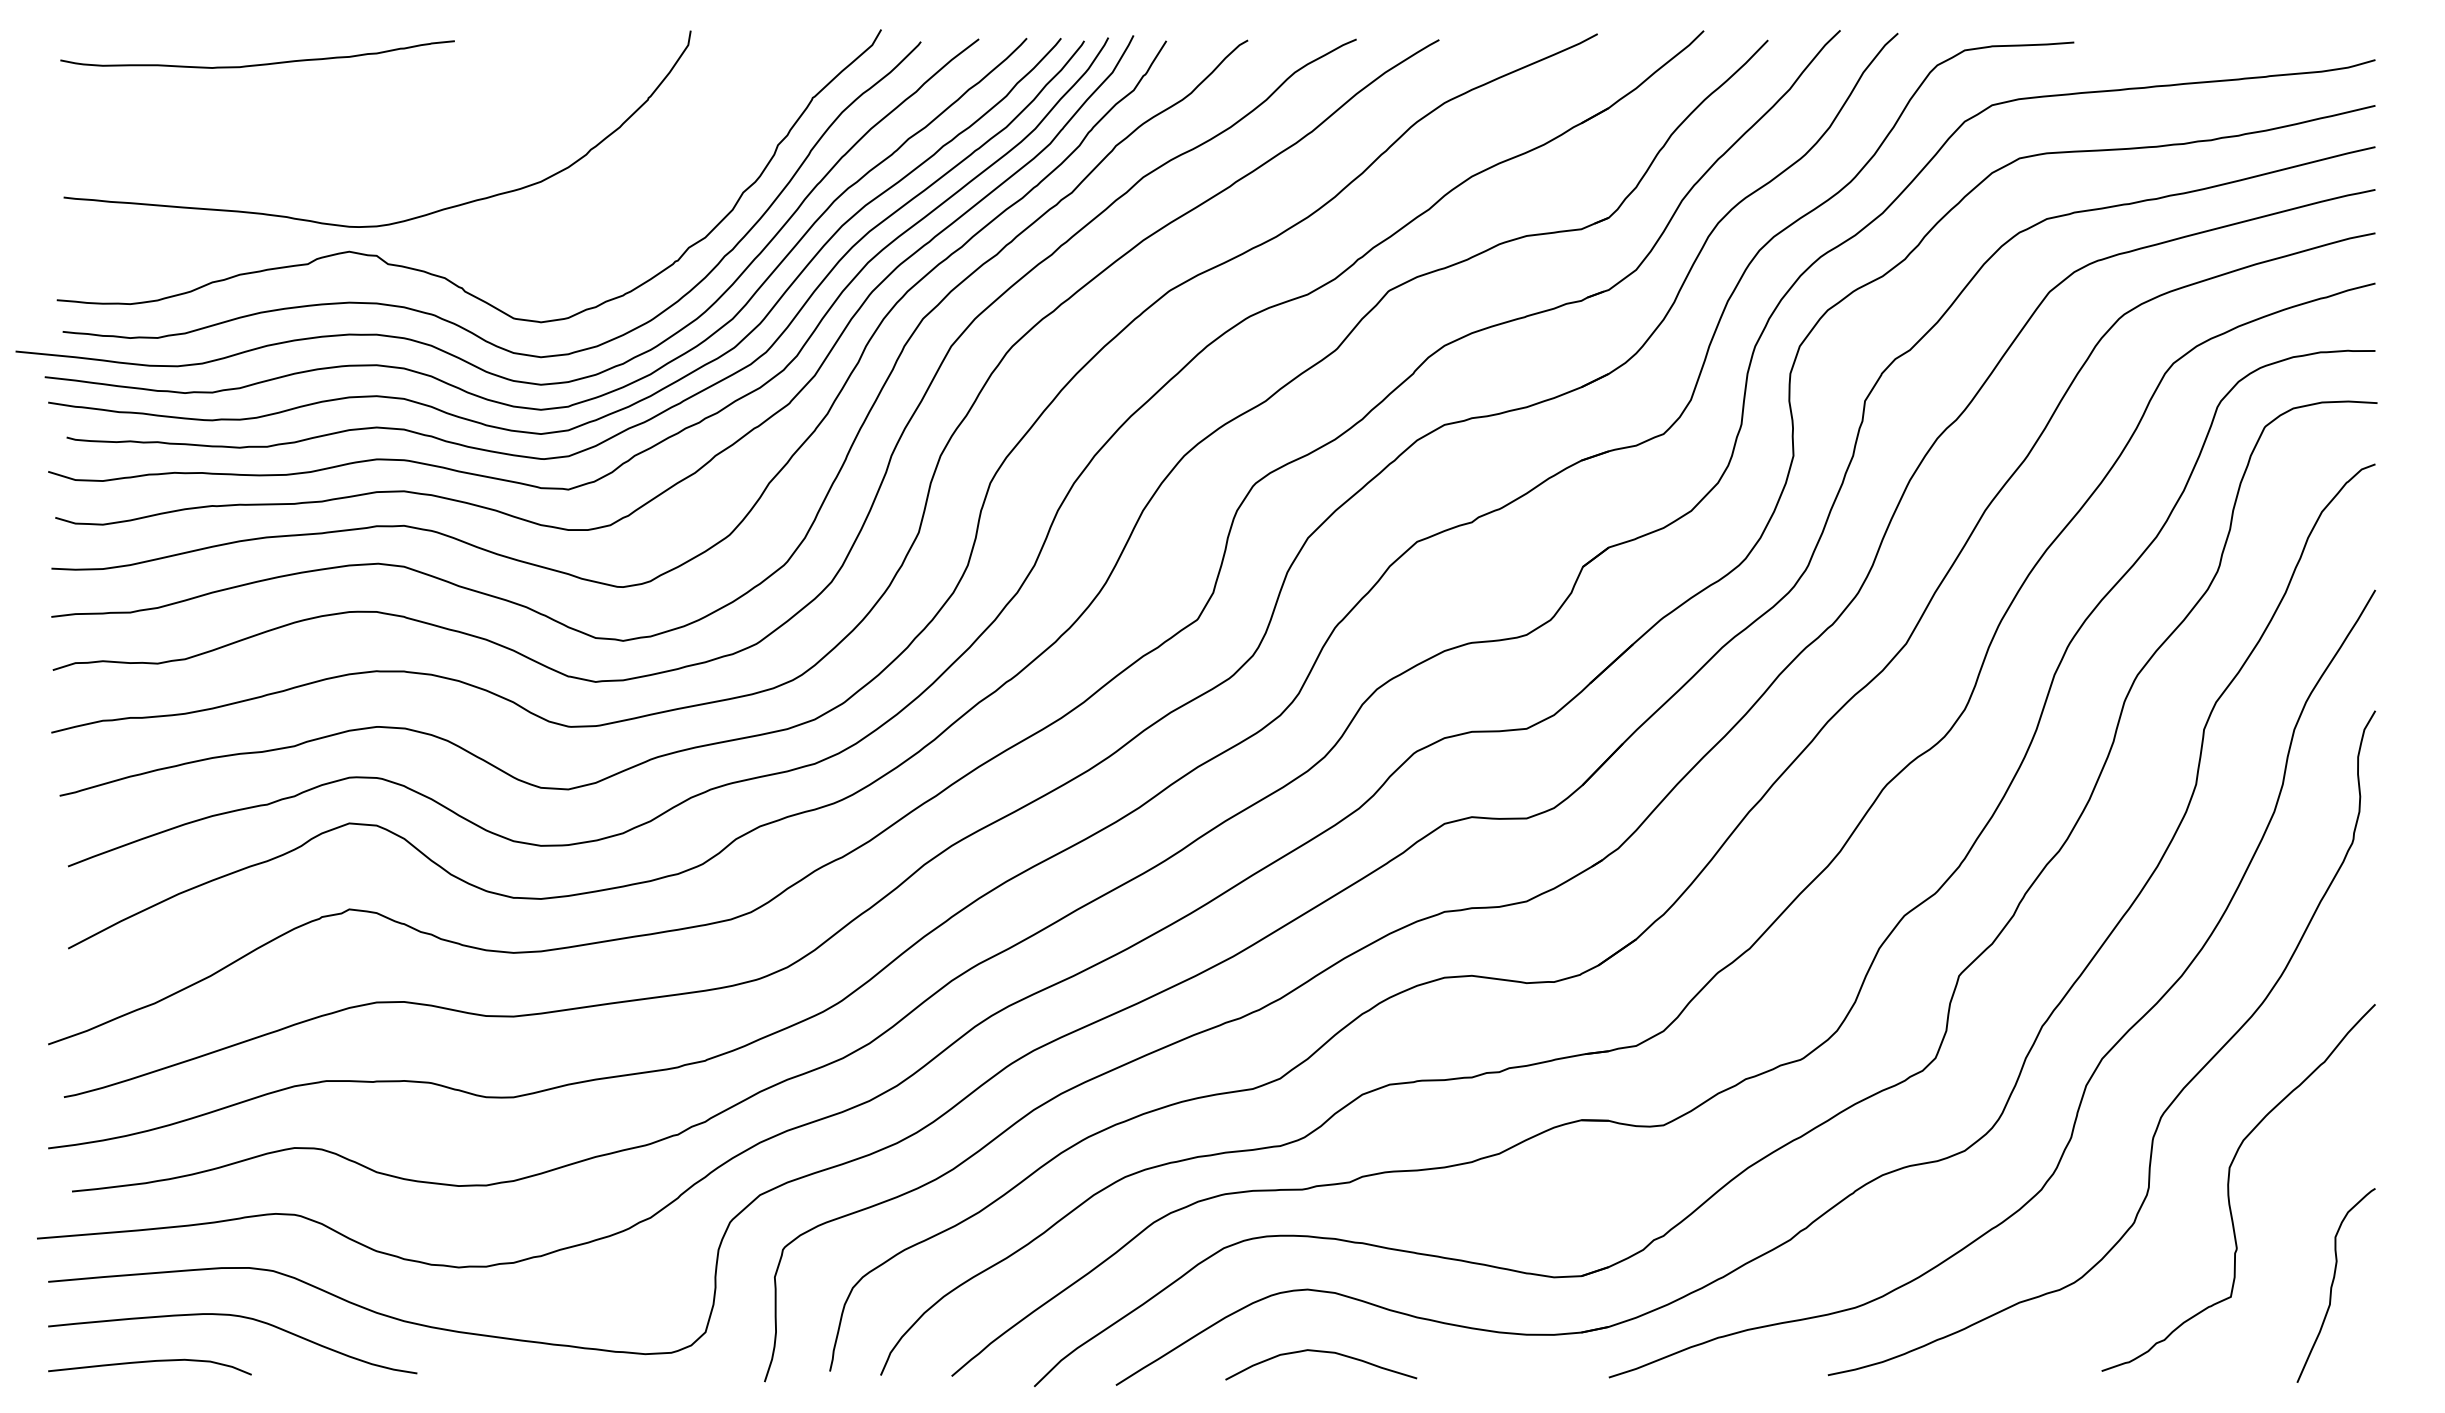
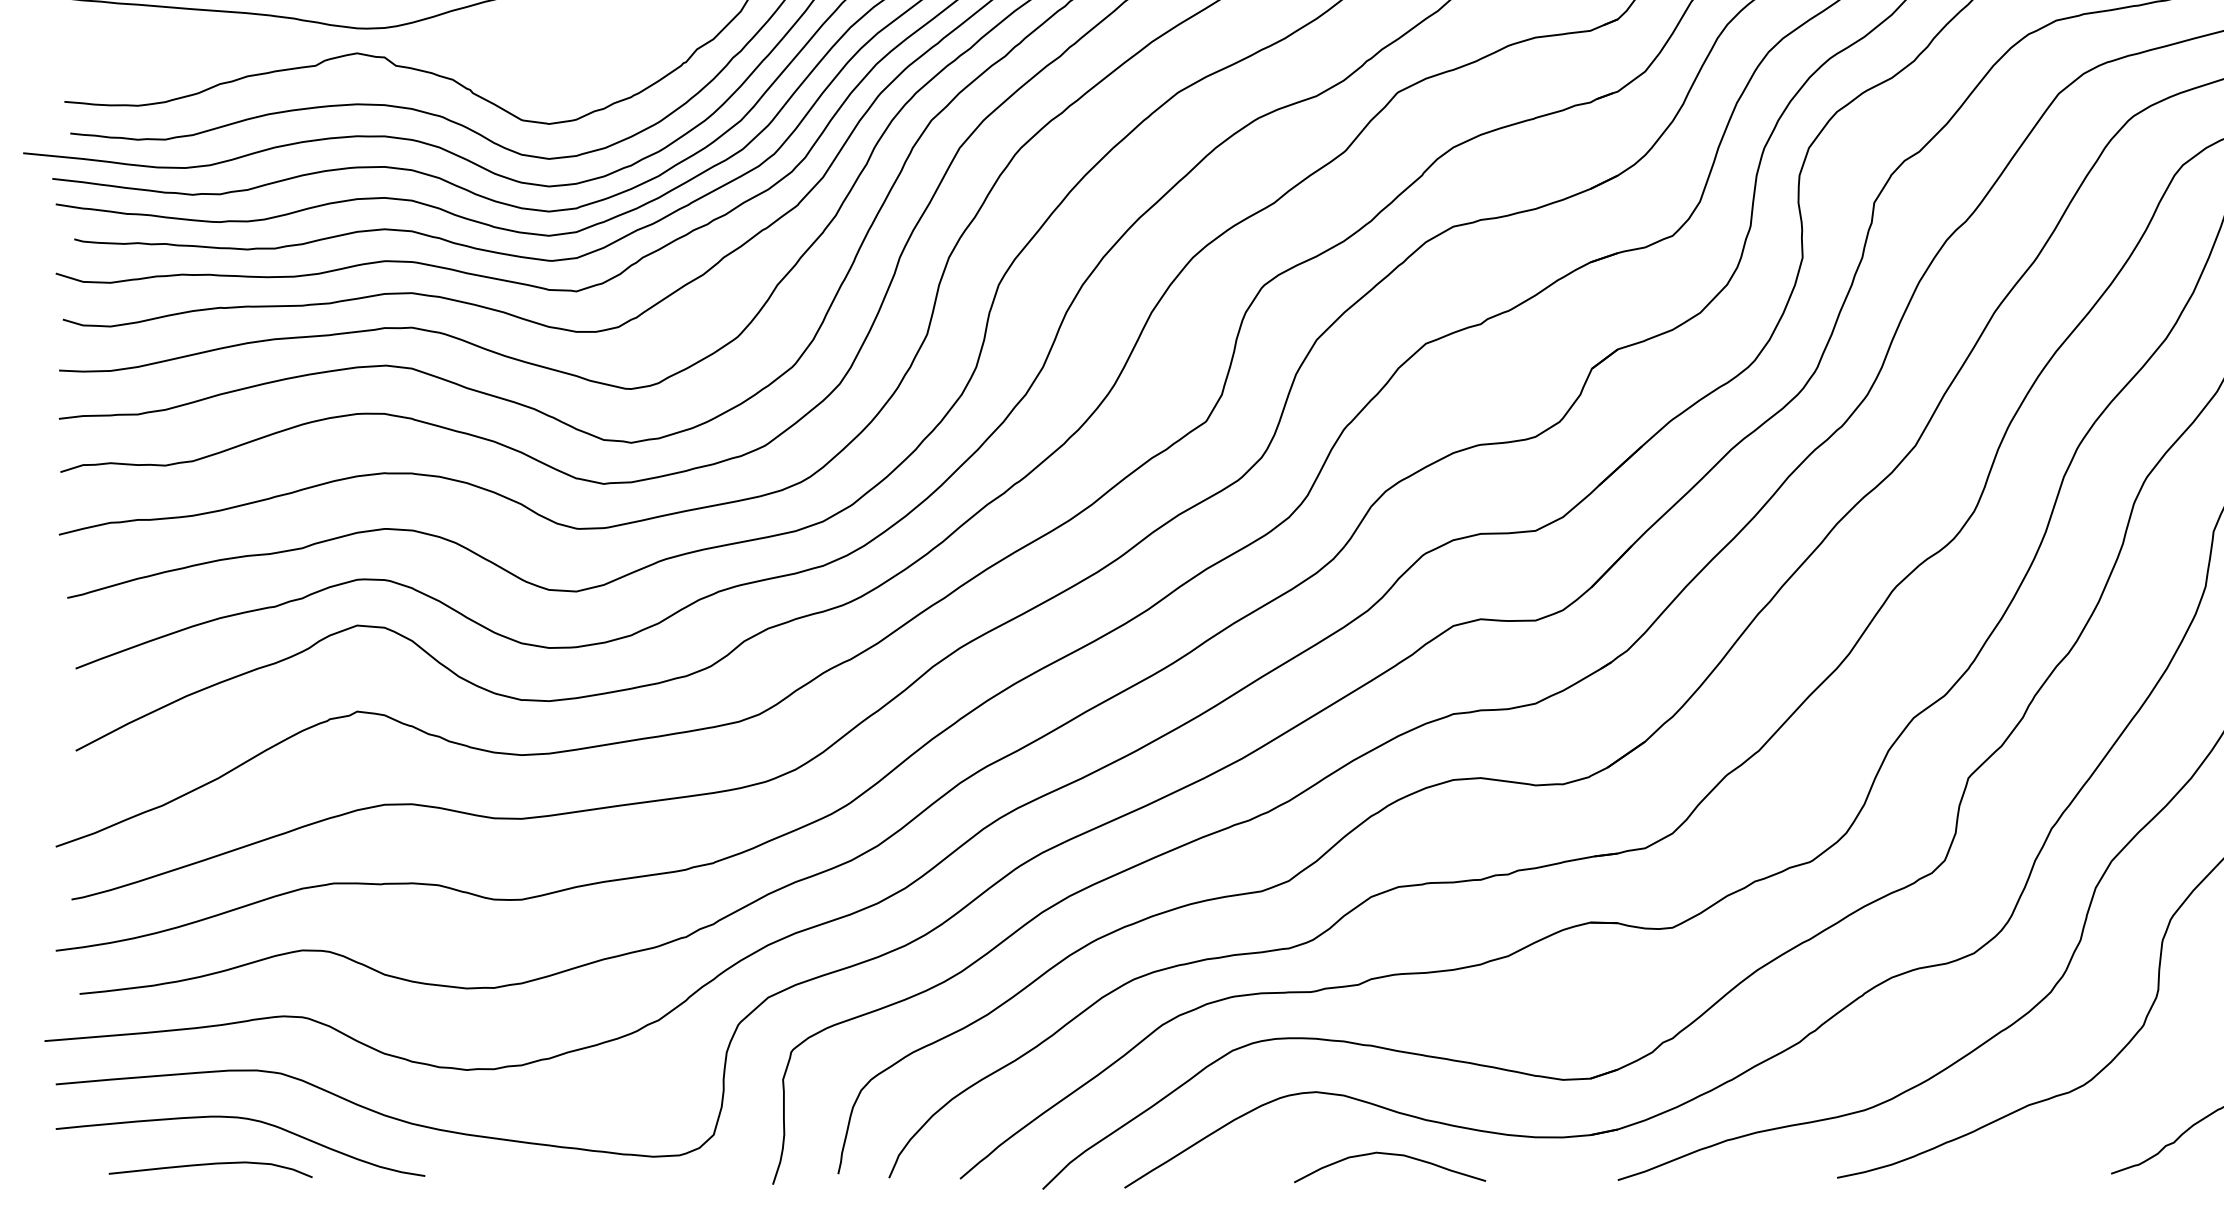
curve: (1321, 1352) -> (1390, 1155), moved
curve: (149, 1362) -> (210, 1165), moved

